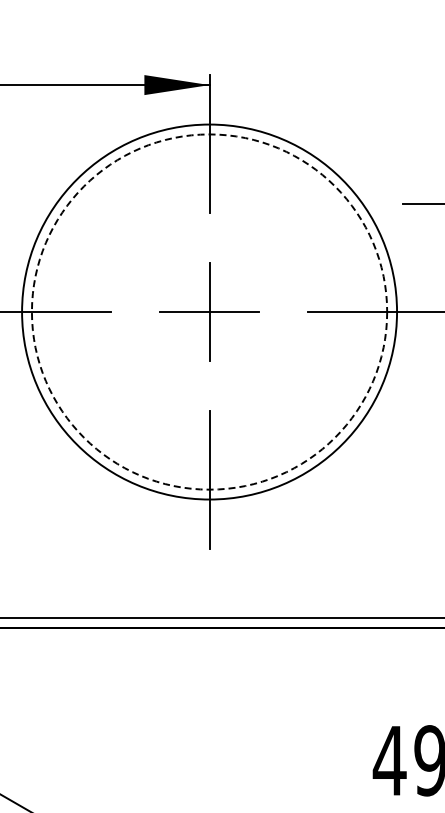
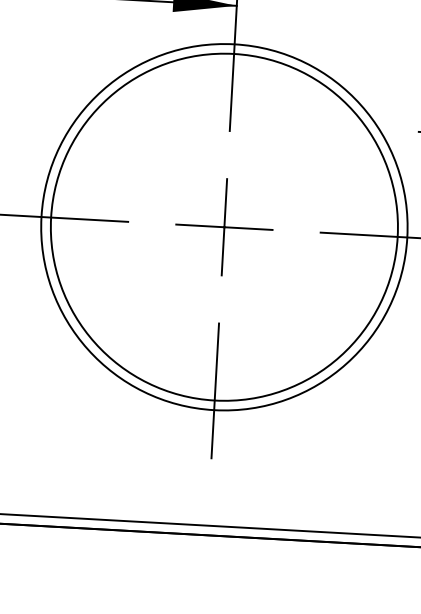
circle: (209, 311) -> (224, 226), dashed -> solid

